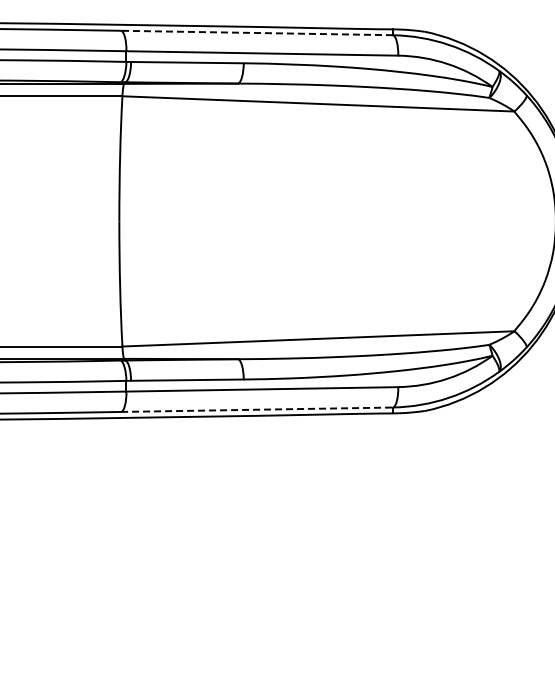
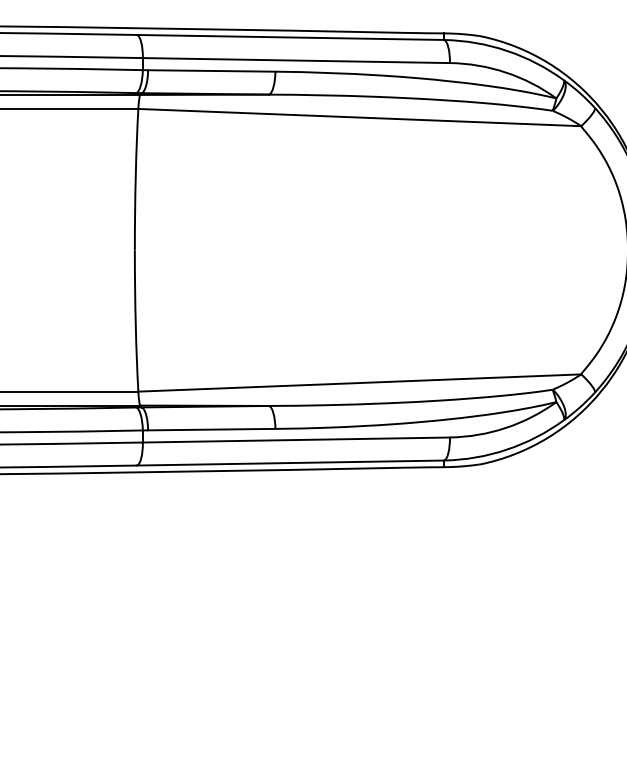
line: (257, 33) -> (290, 38), dashed -> solid
line: (257, 409) -> (290, 462), dashed -> solid

